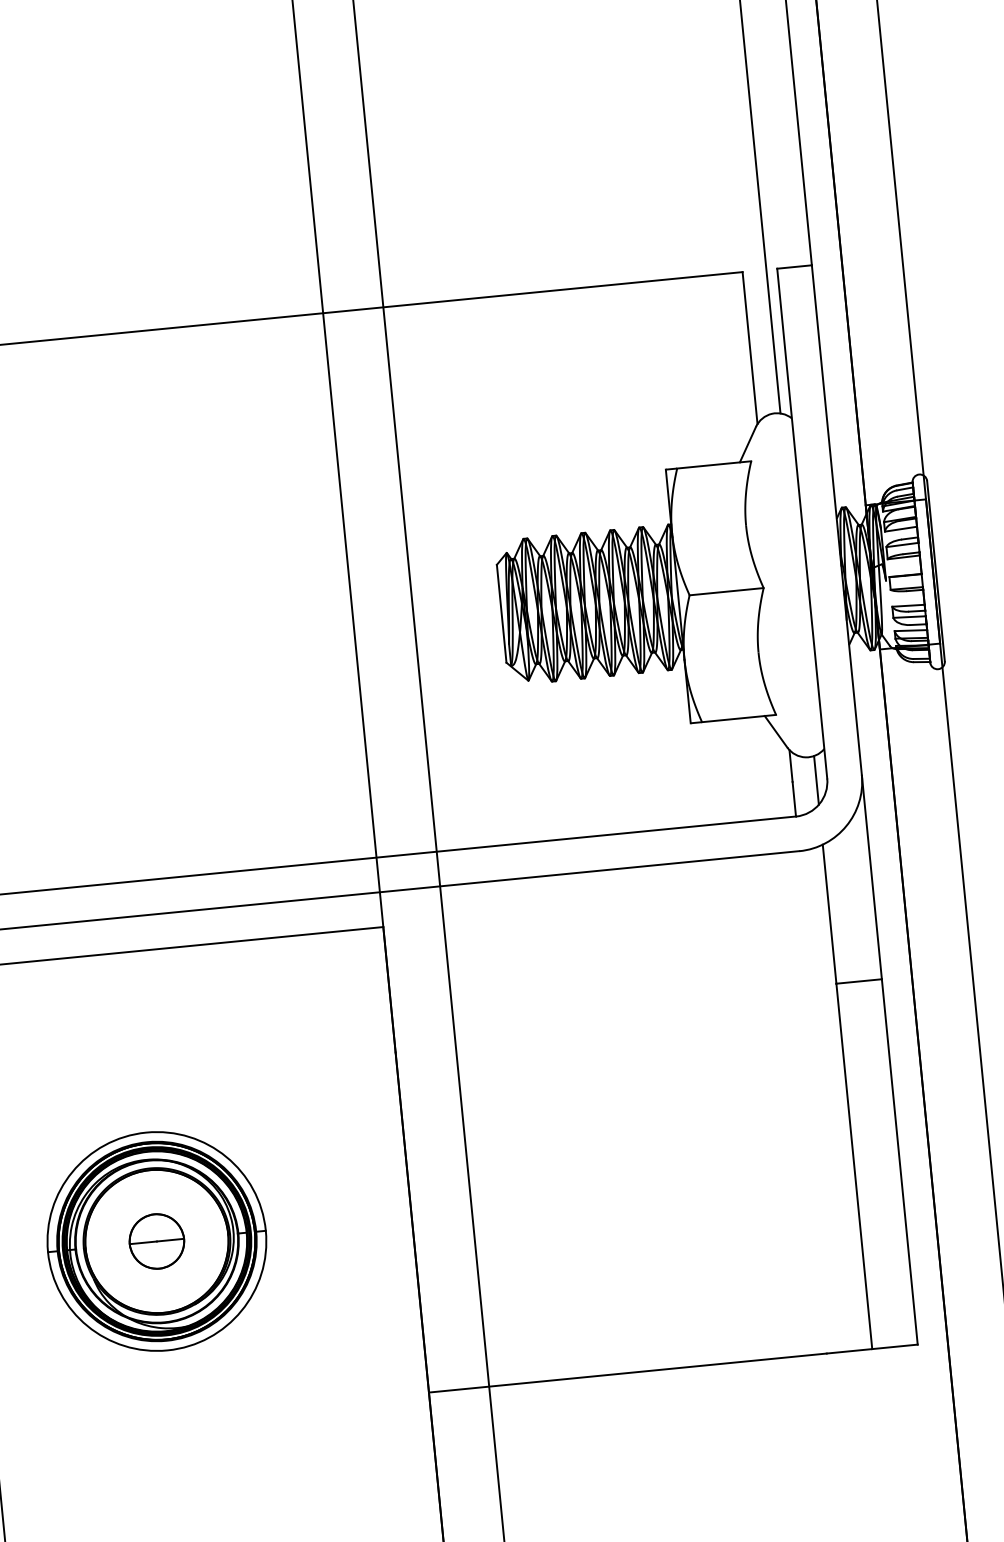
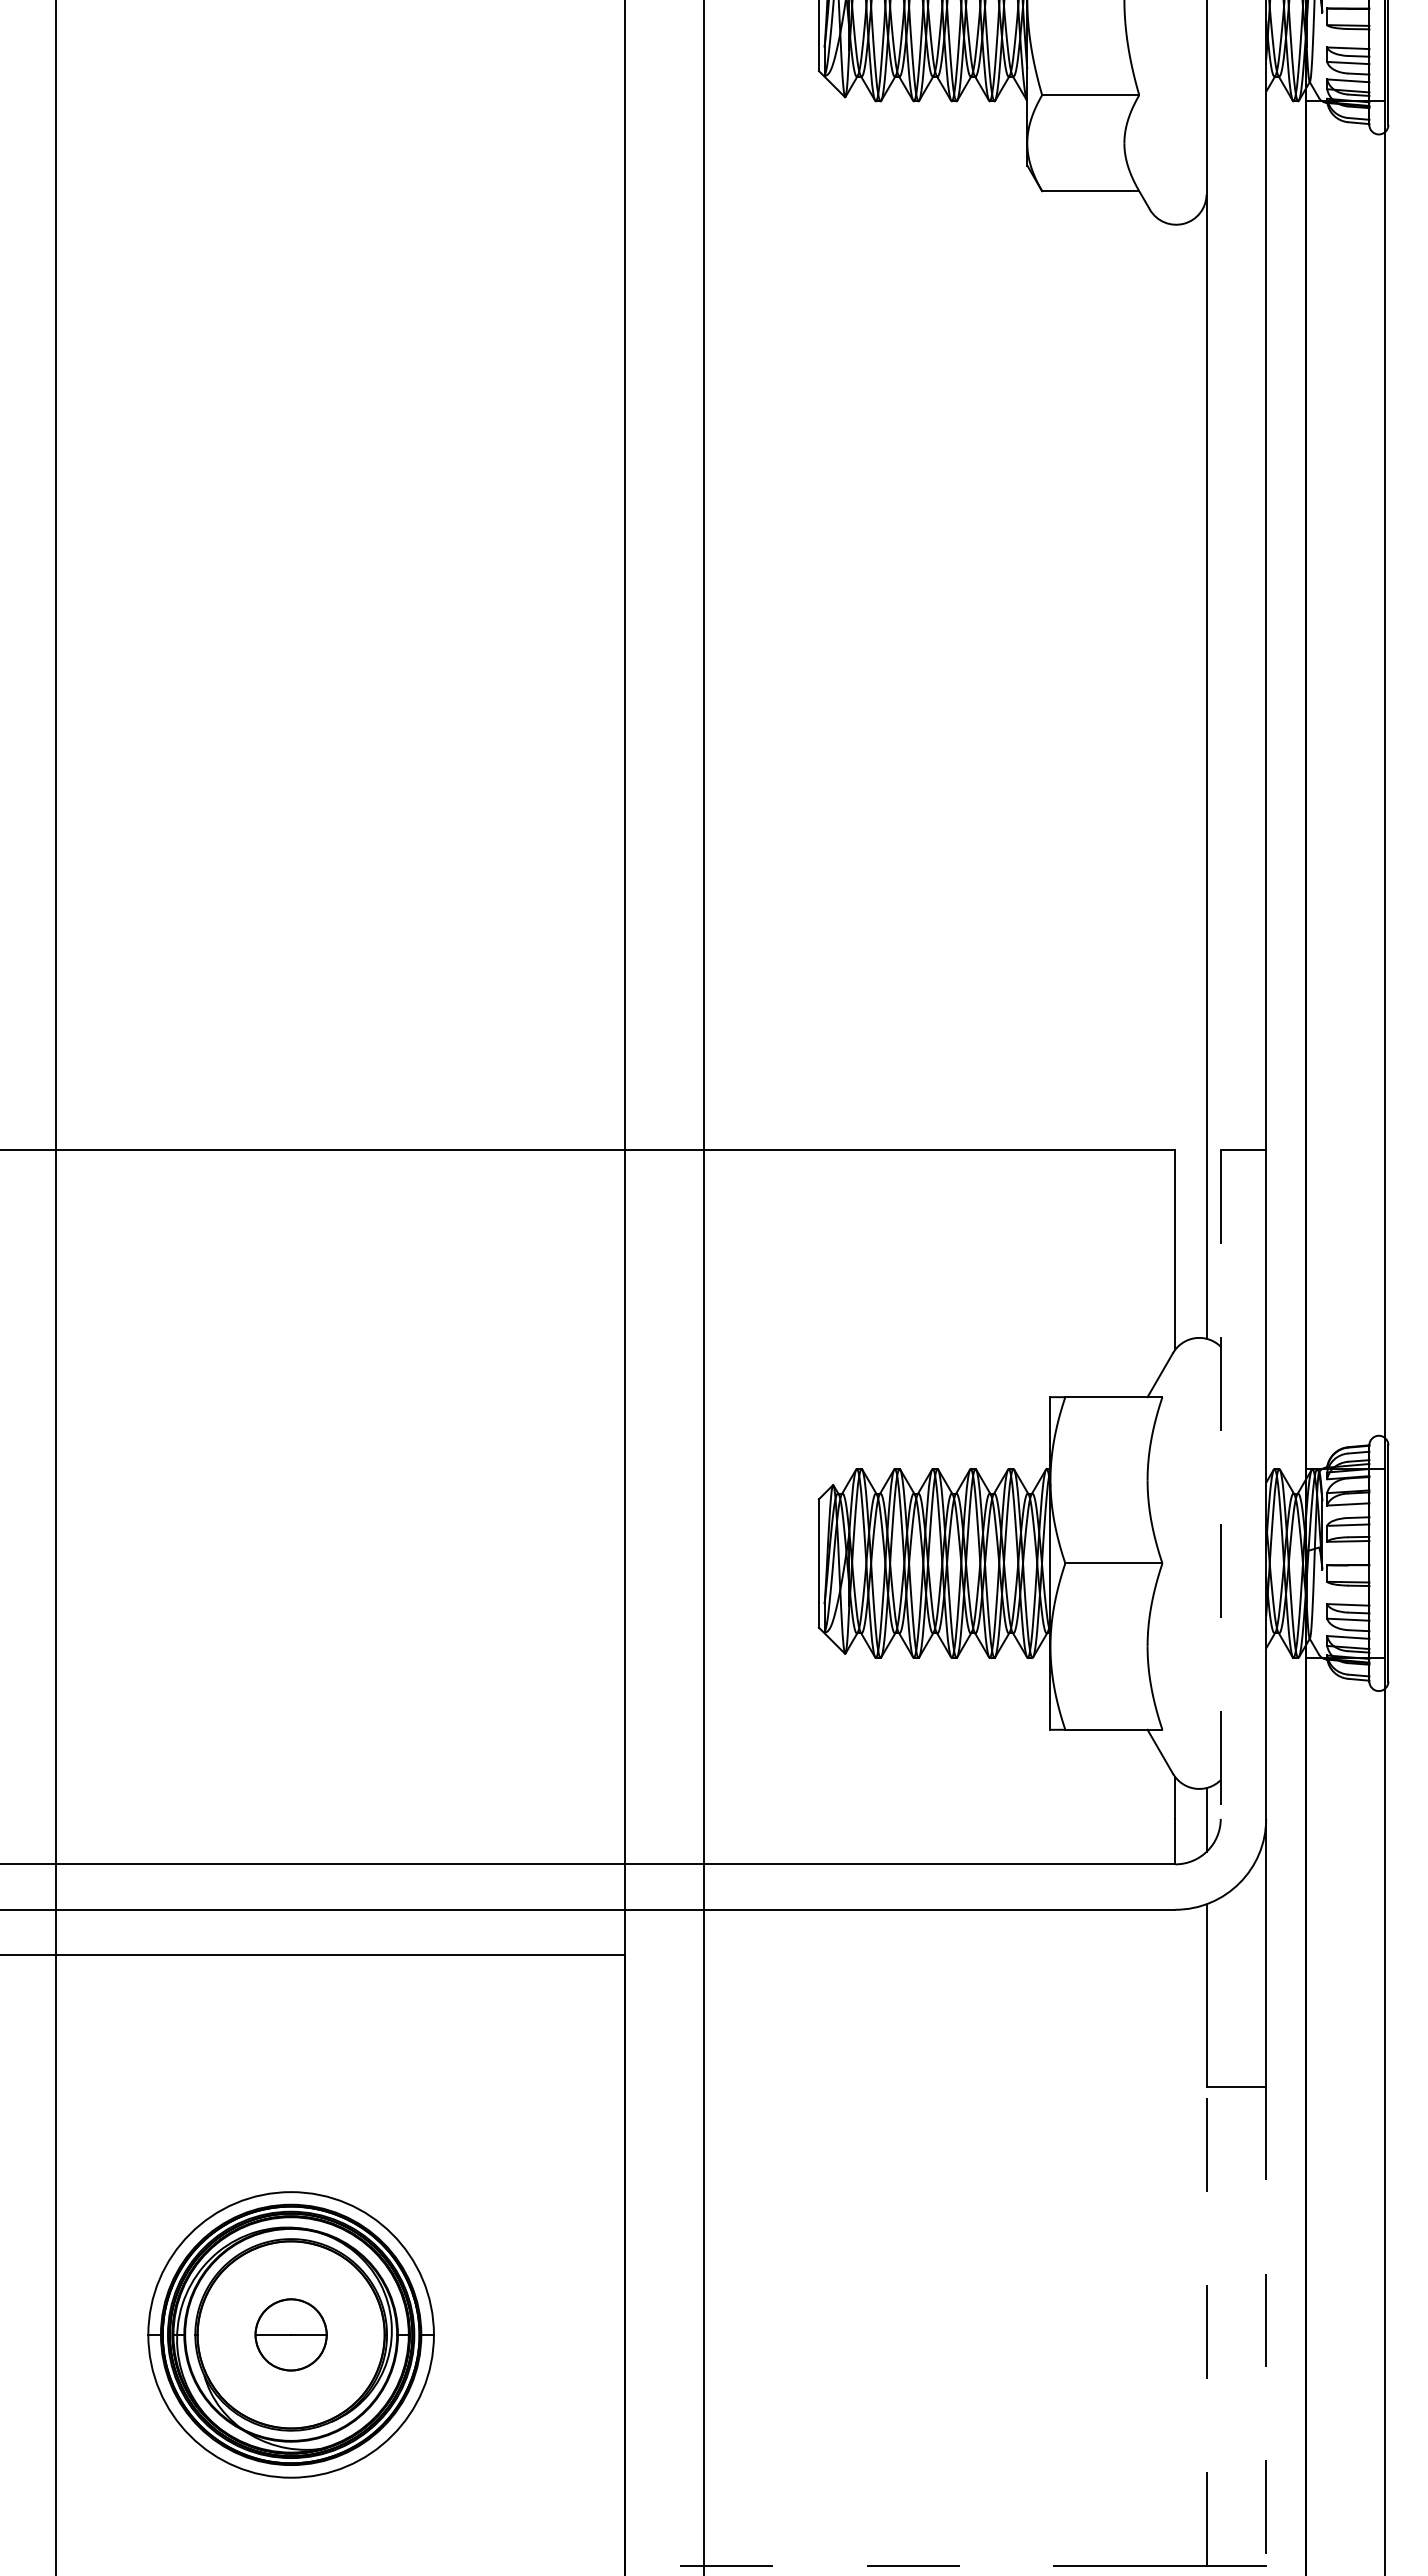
line: (802, 524) -> (1220, 1485), solid -> dashed
line: (900, 1162) -> (1266, 2326), solid -> dashed
line: (854, 1166) -> (1206, 2326), solid -> dashed
line: (628, 1372) -> (886, 2565), solid -> dashed

